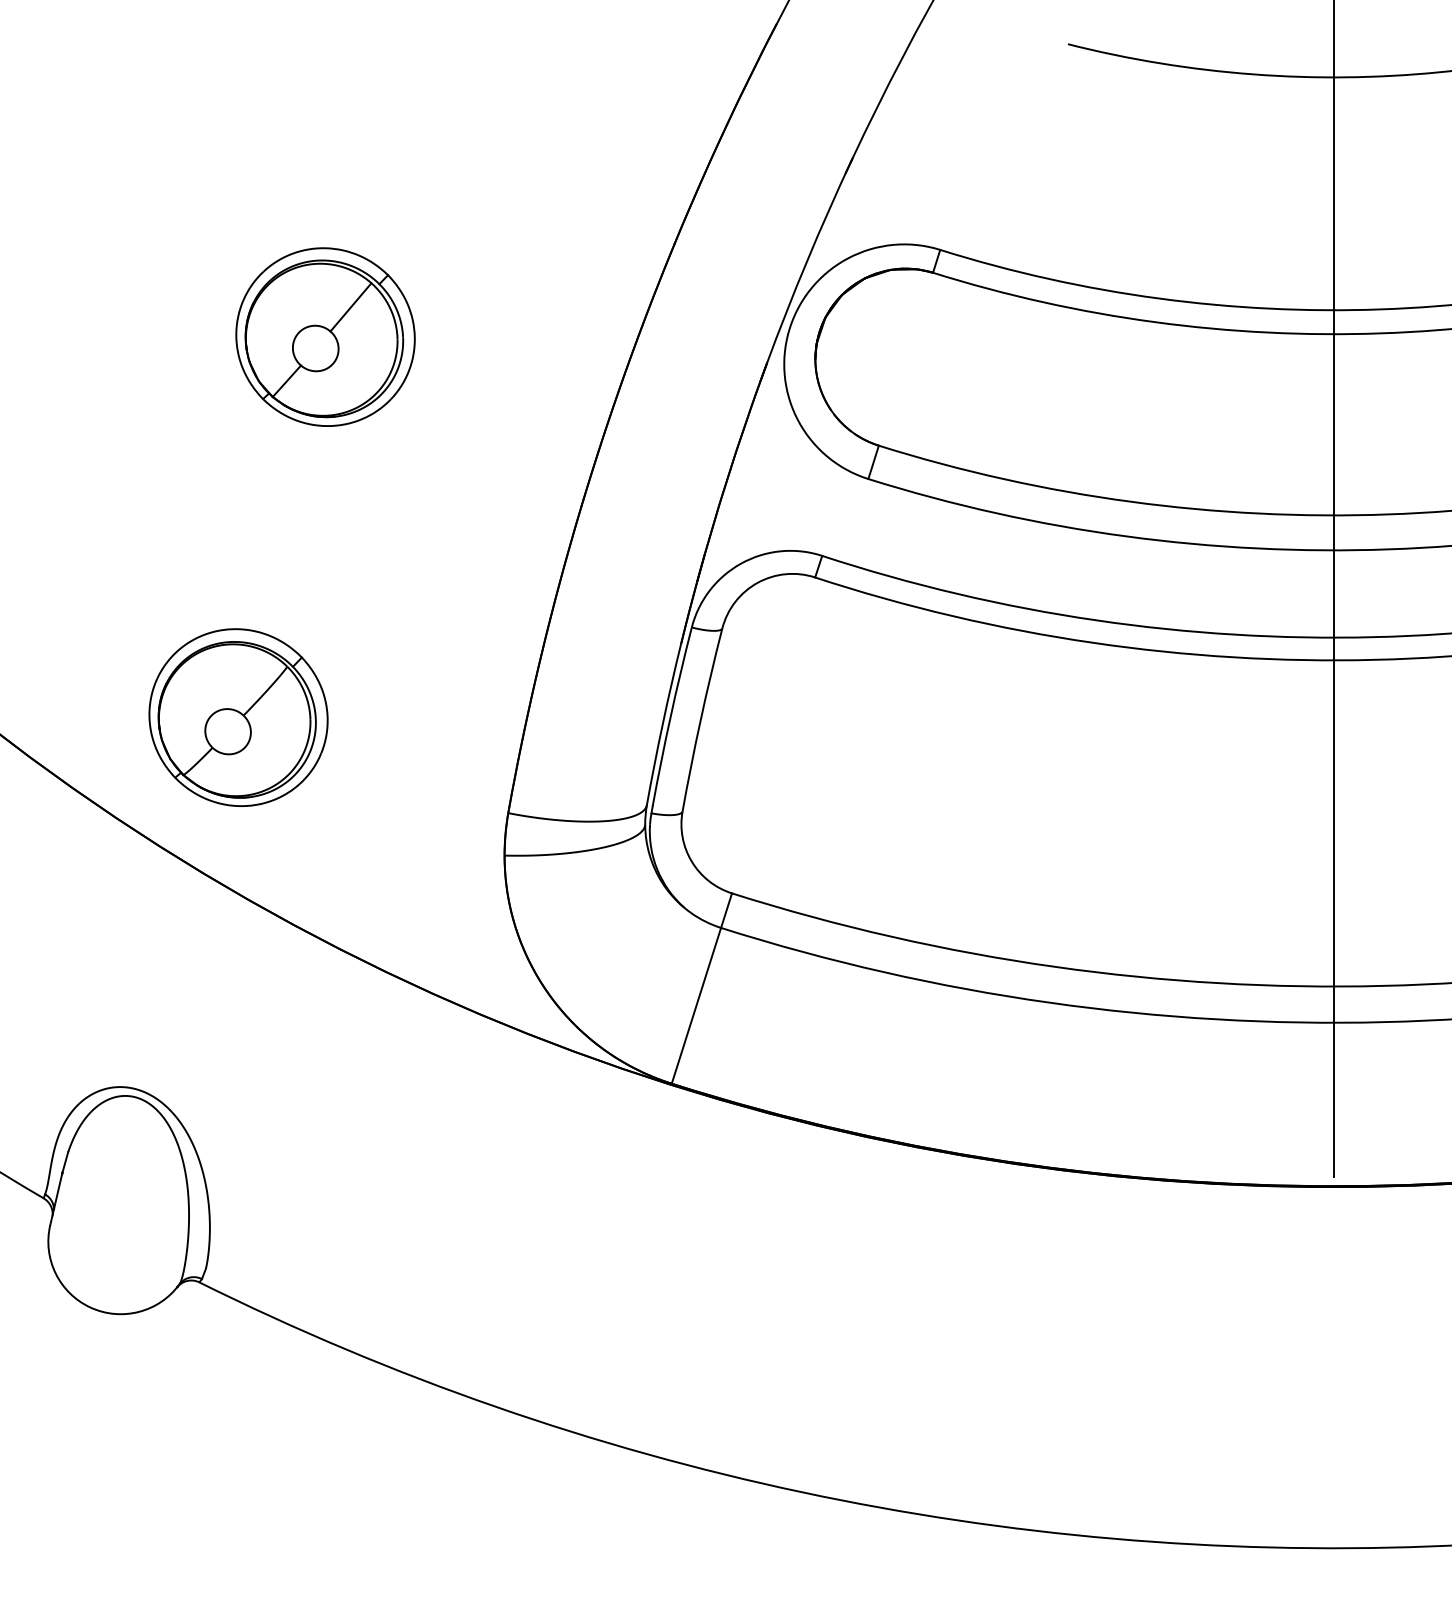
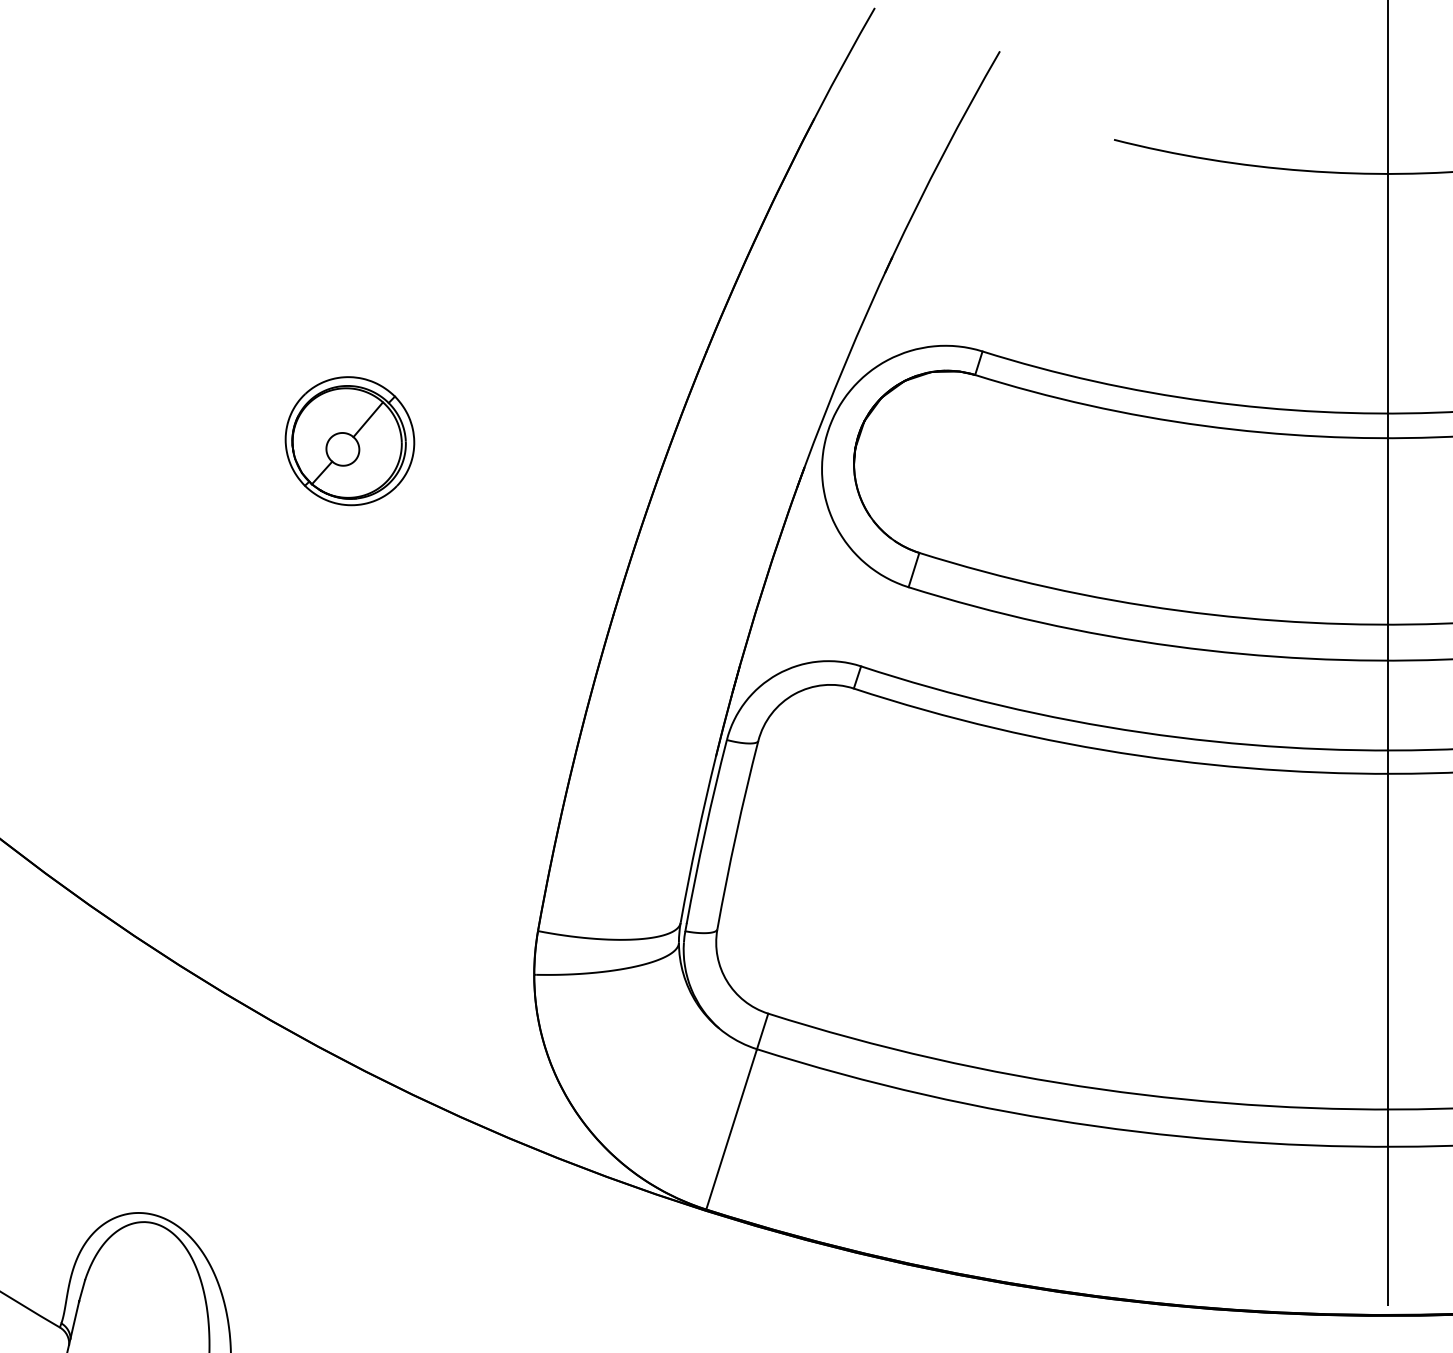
part: (325, 336) -> (349, 440), size x0.7
part: (238, 717) -> (260, 832), removed

